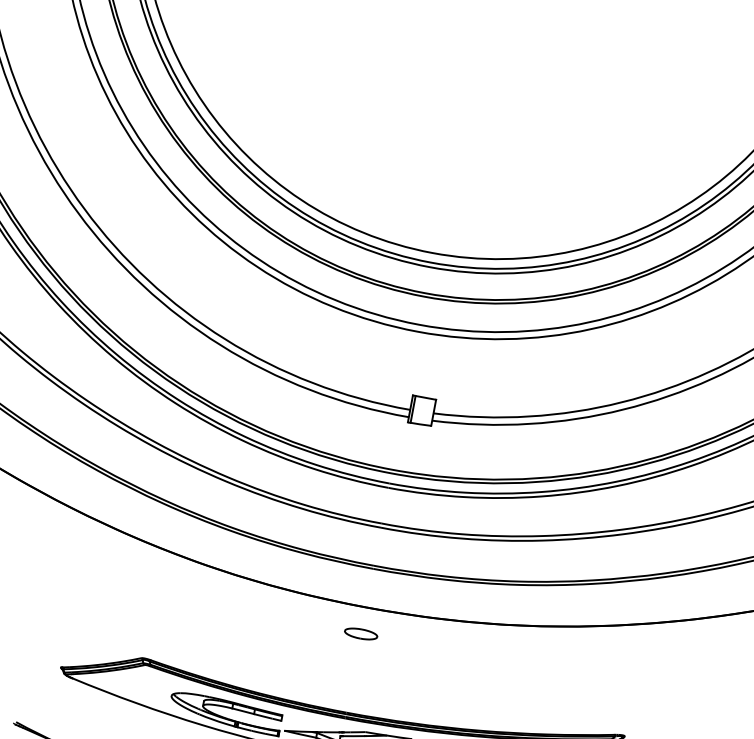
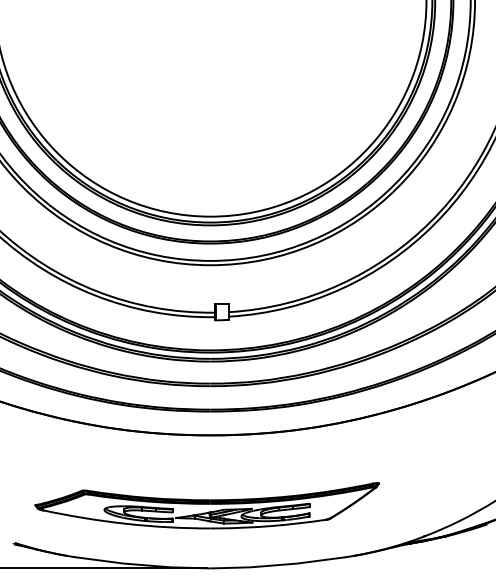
part: (361, 633) -> (210, 451), removed

